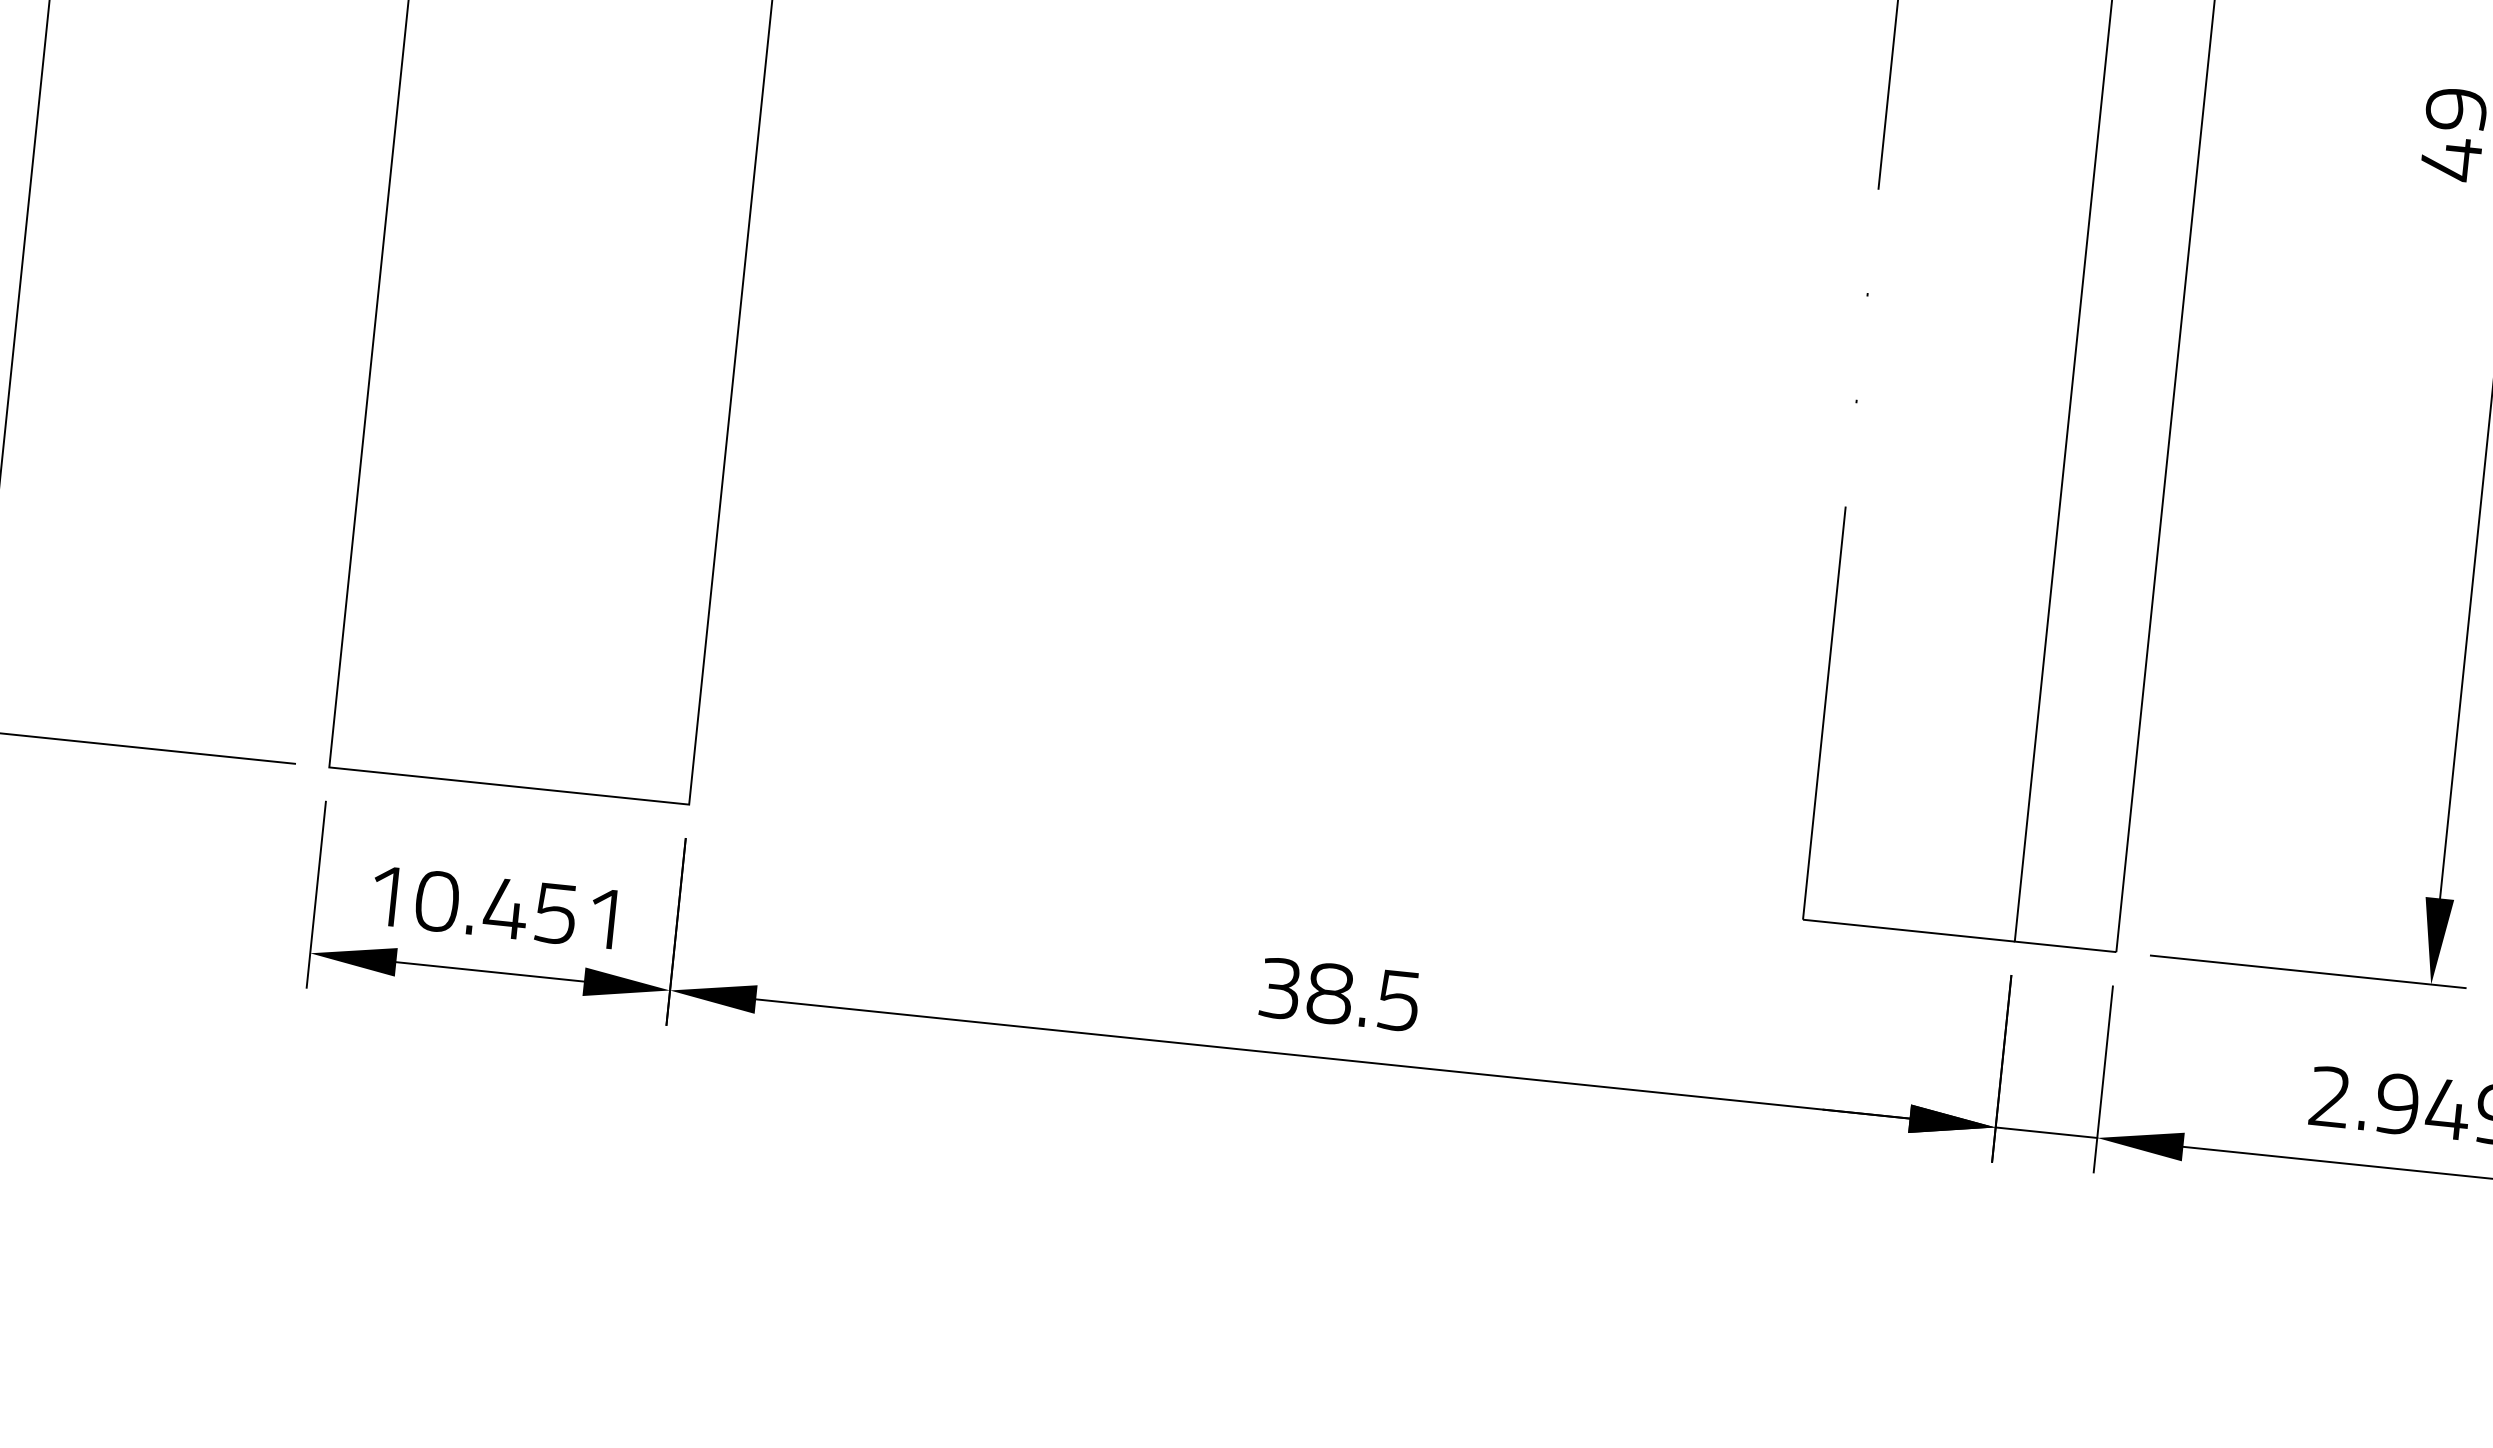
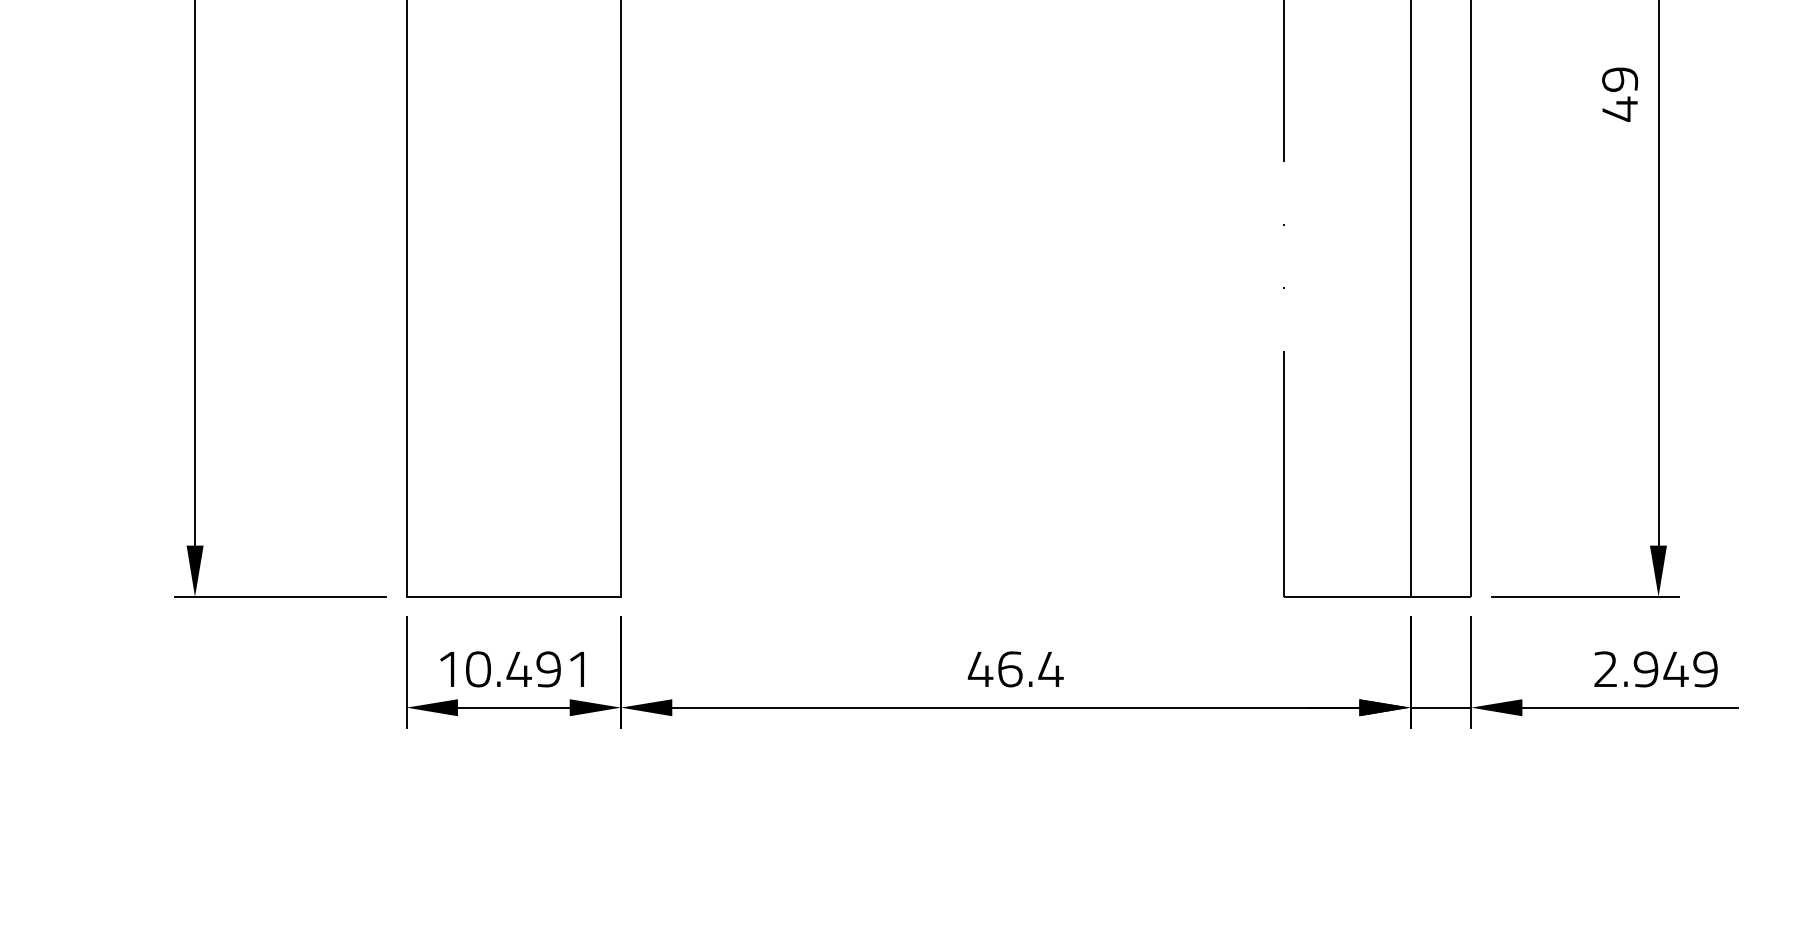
text: (554, 913) -> (548, 669), 10.451 -> 10.491
text: (1338, 994) -> (1015, 669), 38.5 -> 46.4

